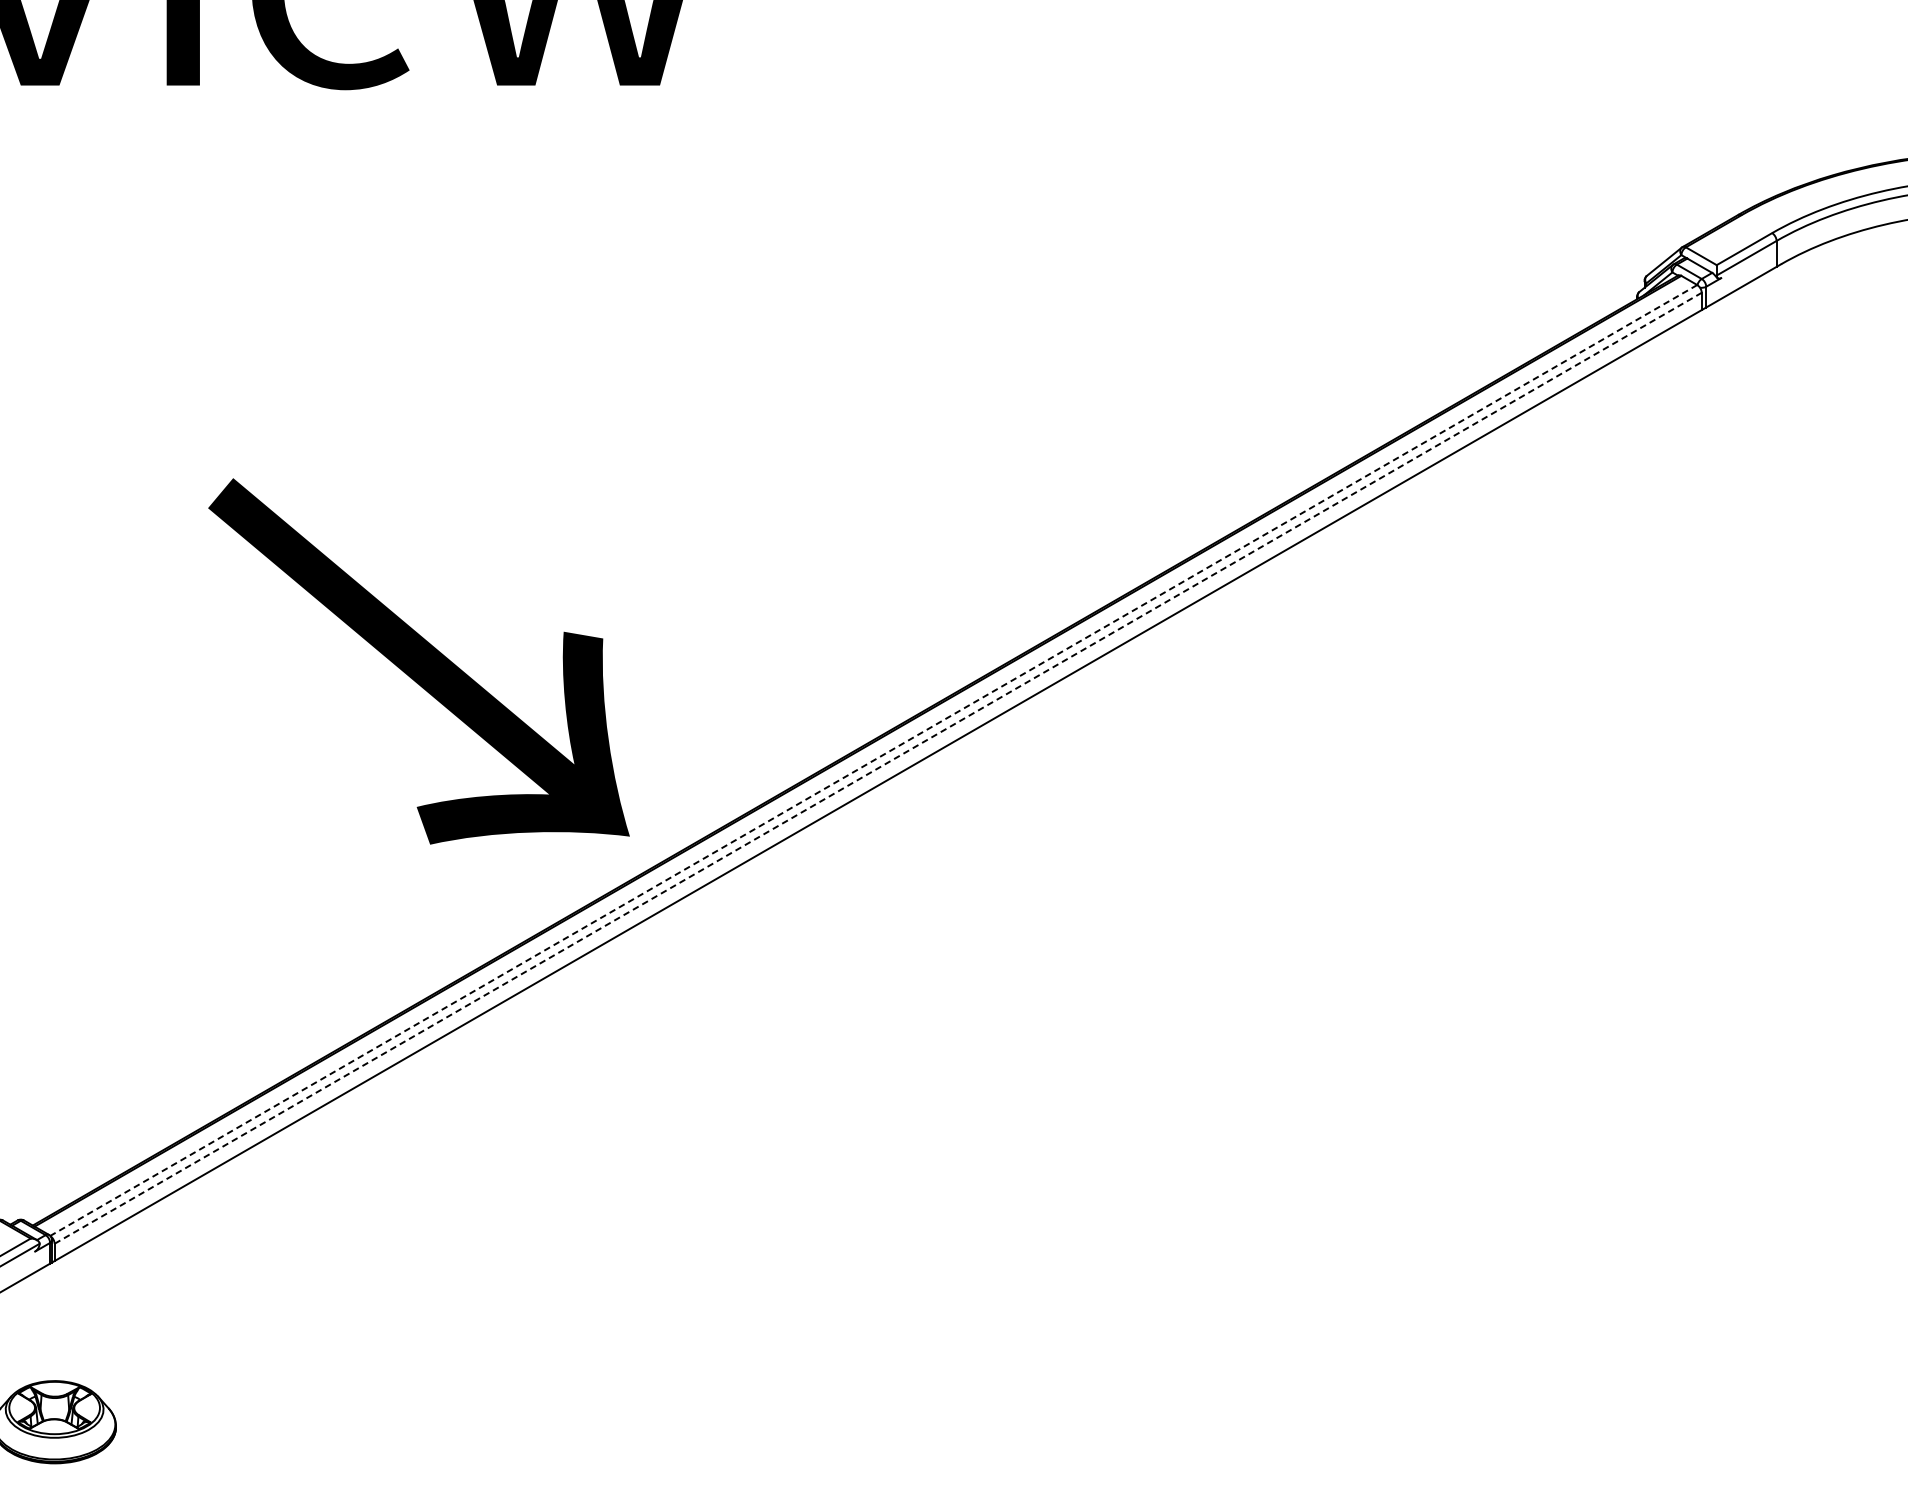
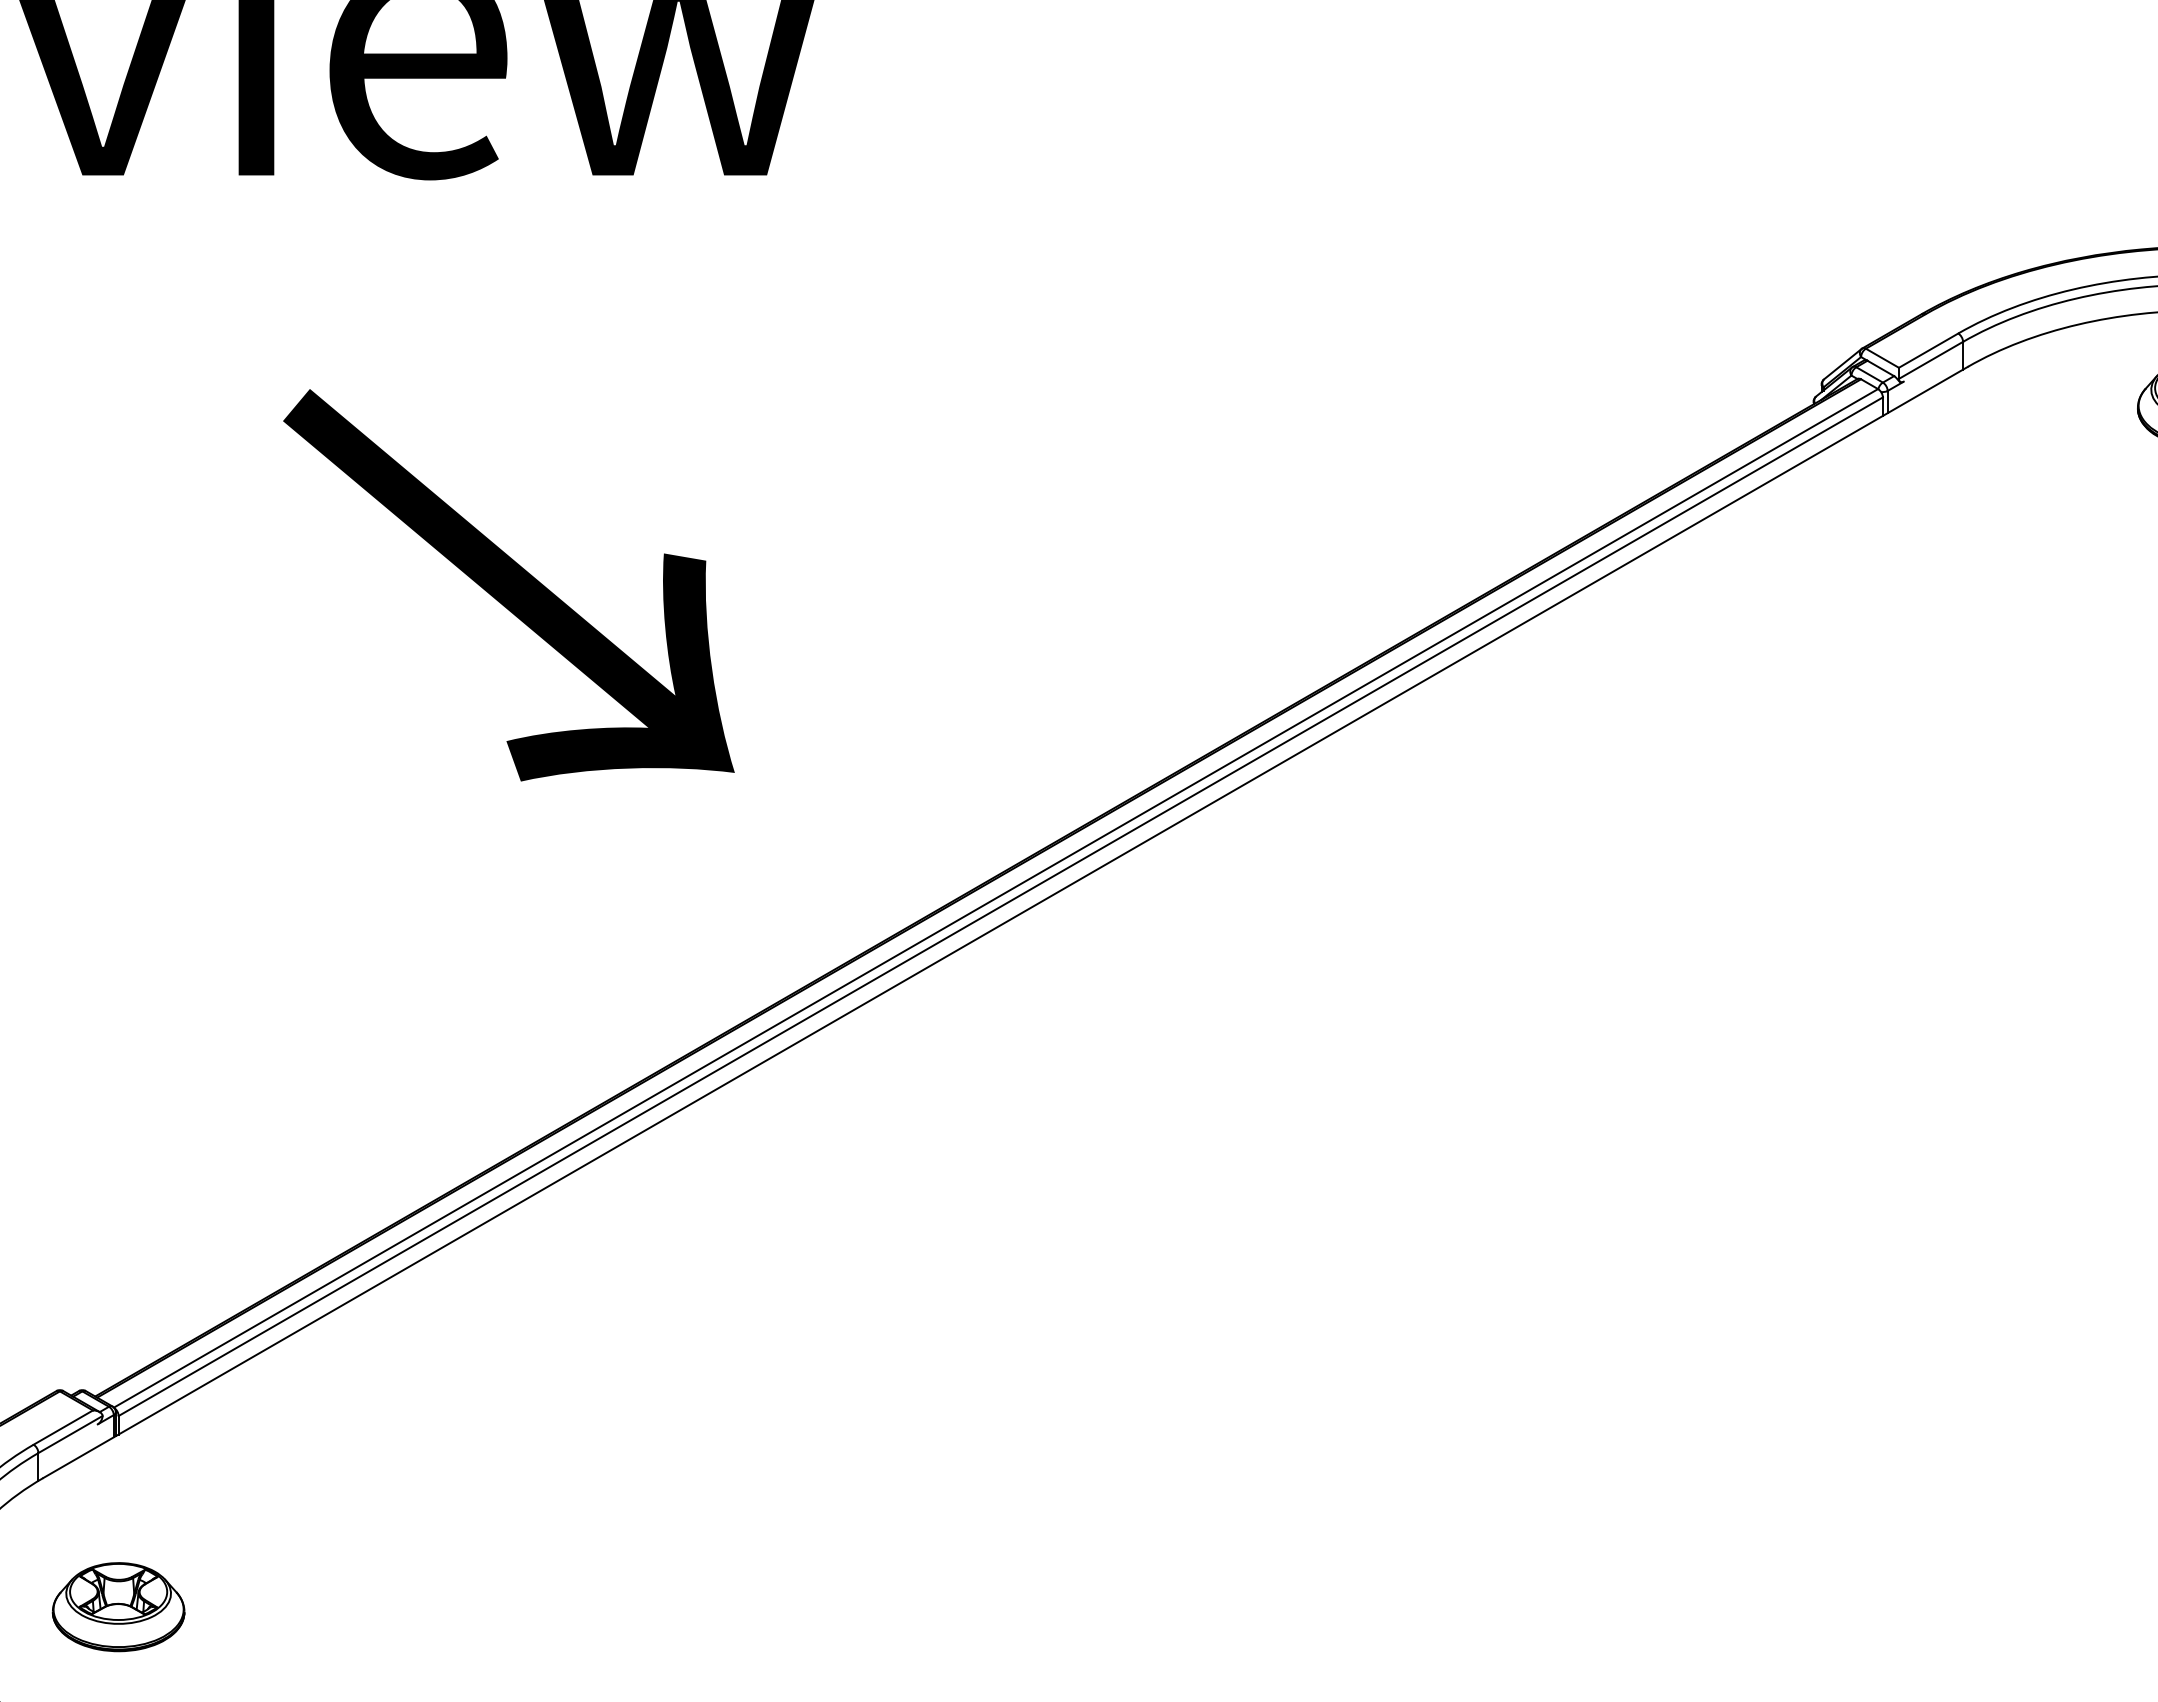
text: (418, 661) -> (508, 585), moved
line: (874, 760) -> (996, 898), dashed -> solid
line: (877, 768) -> (1000, 906), dashed -> solid

